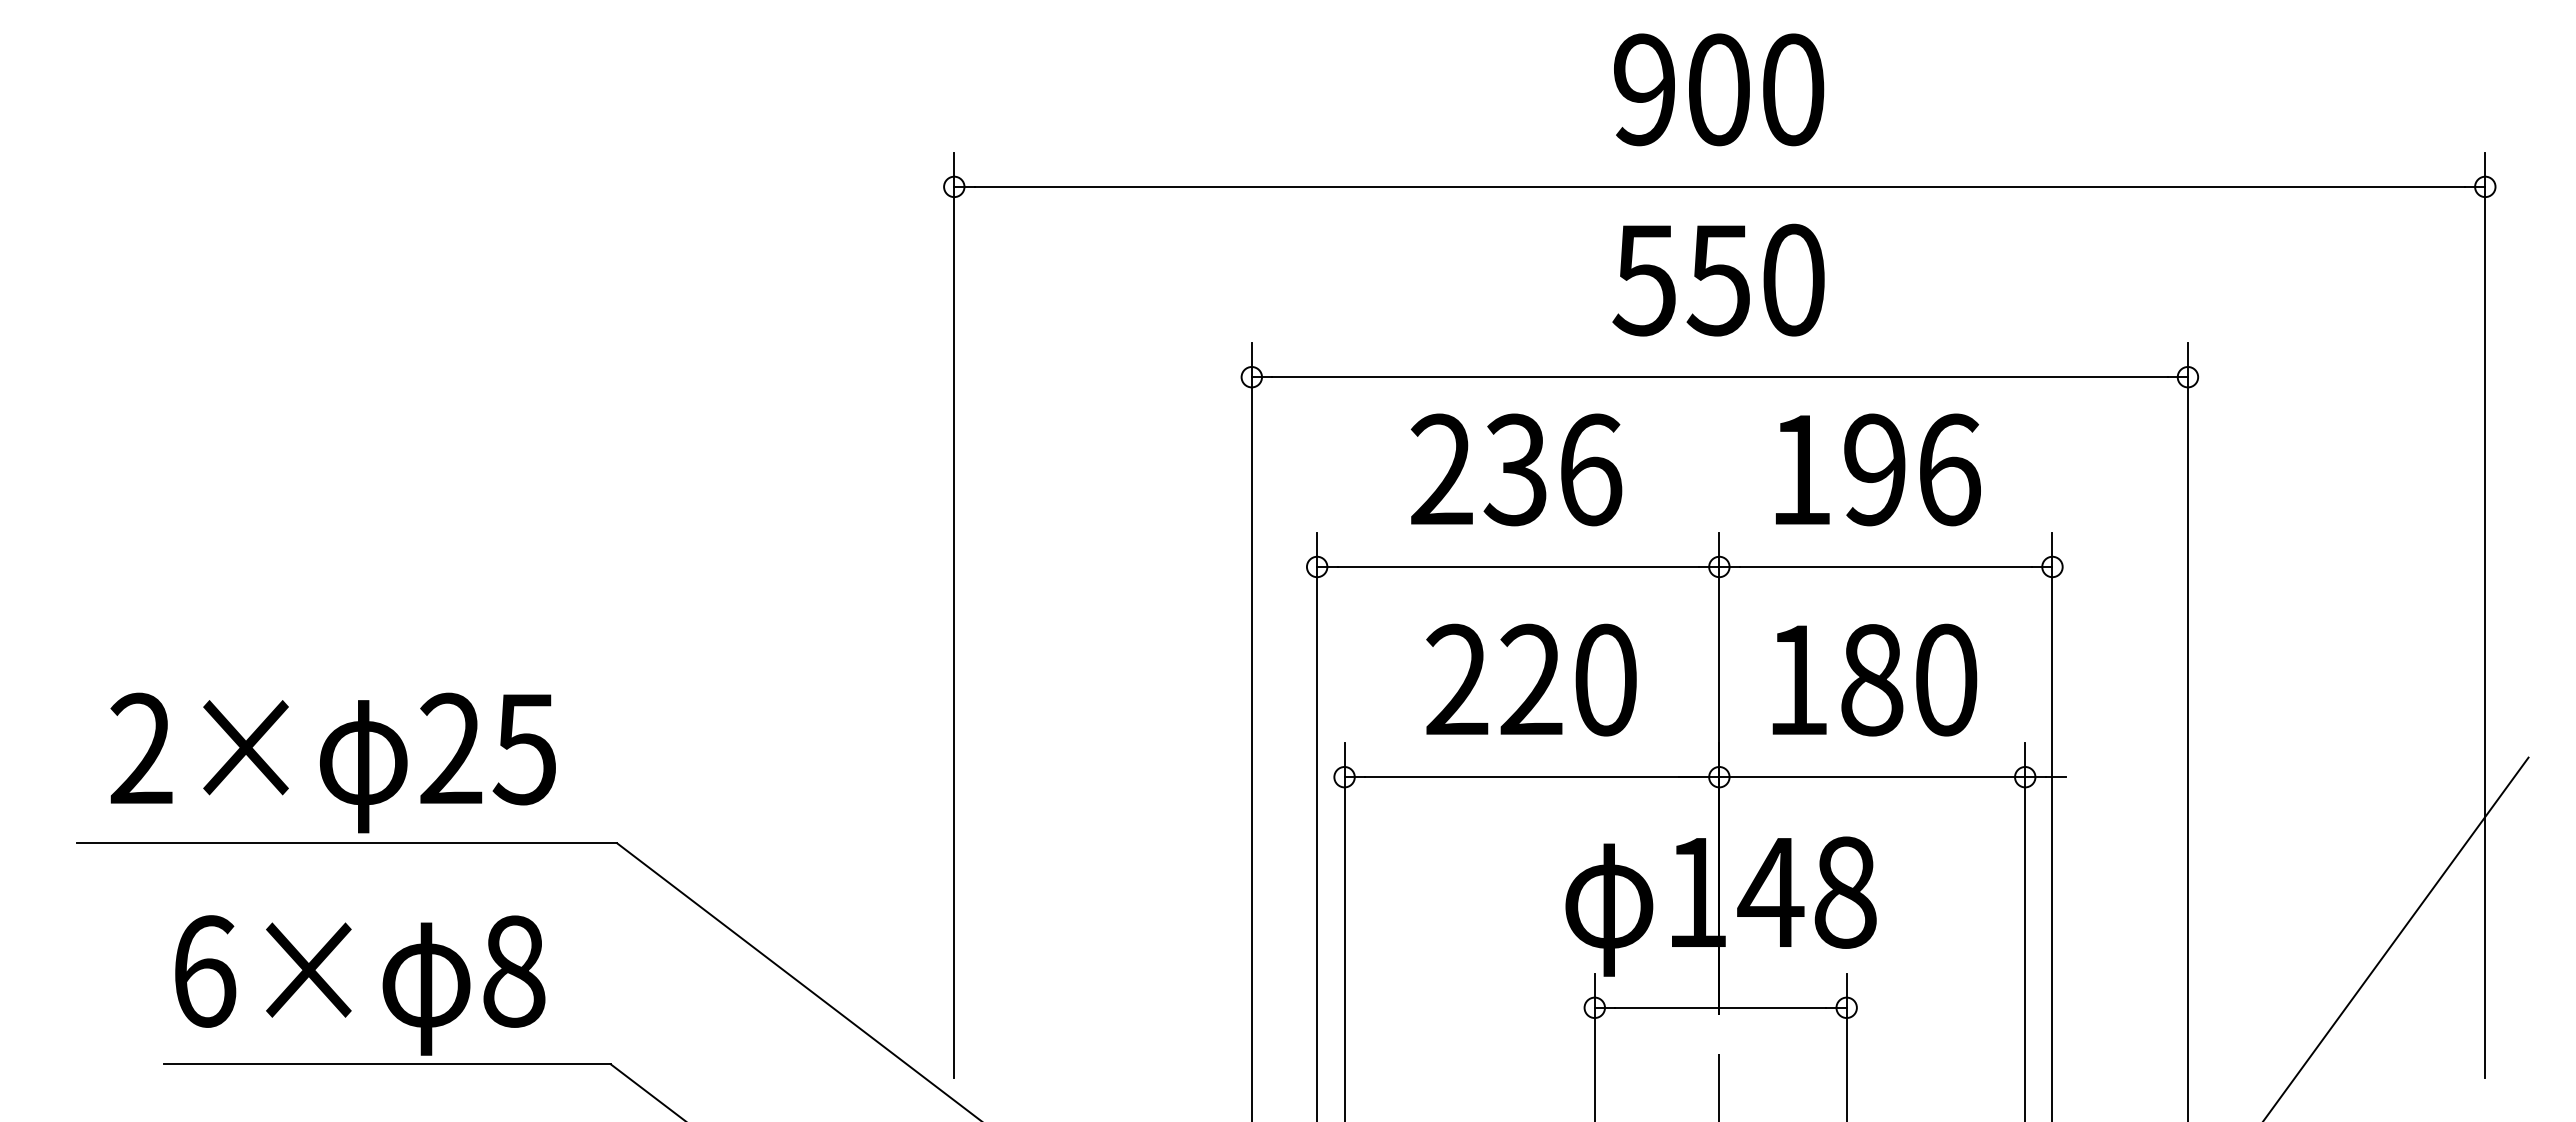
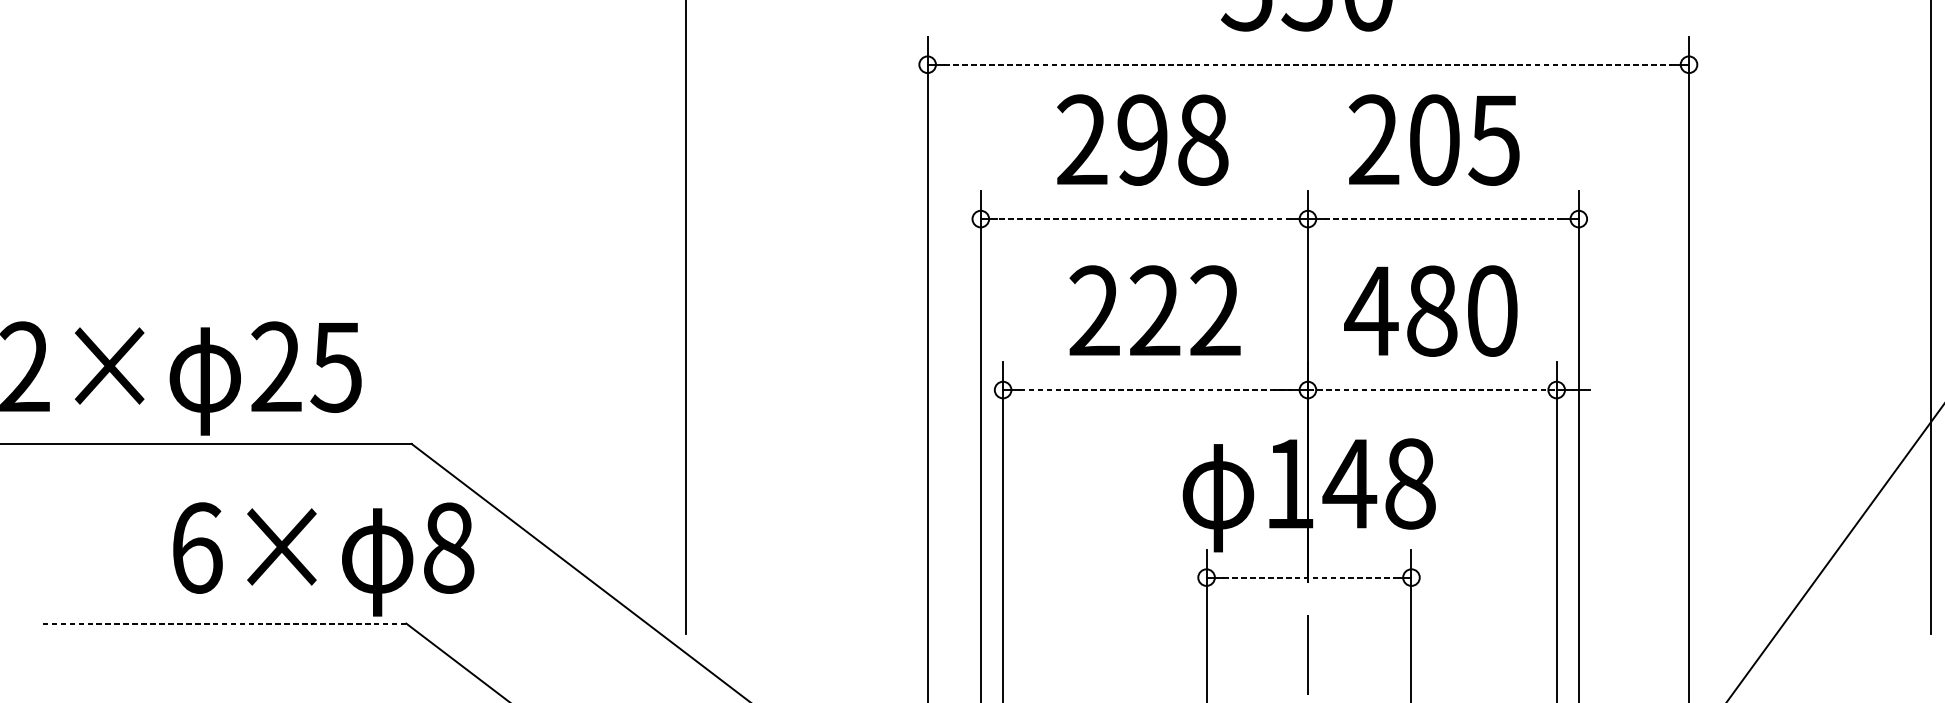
line: (1719, 377) -> (1308, 64), solid -> dashed
text: (1552, 469) -> (1172, 139), 236 -> 298
text: (1874, 469) -> (1434, 139), 196 -> 205
line: (1518, 566) -> (1144, 218), solid -> dashed
line: (1886, 566) -> (1443, 218), solid -> dashed
text: (1605, 679) -> (1215, 310), 220 -> 222
text: (1797, 679) -> (1371, 310), 180 -> 480
line: (1531, 777) -> (1155, 390), solid -> dashed
line: (1872, 777) -> (1432, 390), solid -> dashed
text: (360, 985) -> (323, 559), moved
line: (1720, 1007) -> (1308, 577), solid -> dashed
line: (387, 1064) -> (224, 623), solid -> dashed

